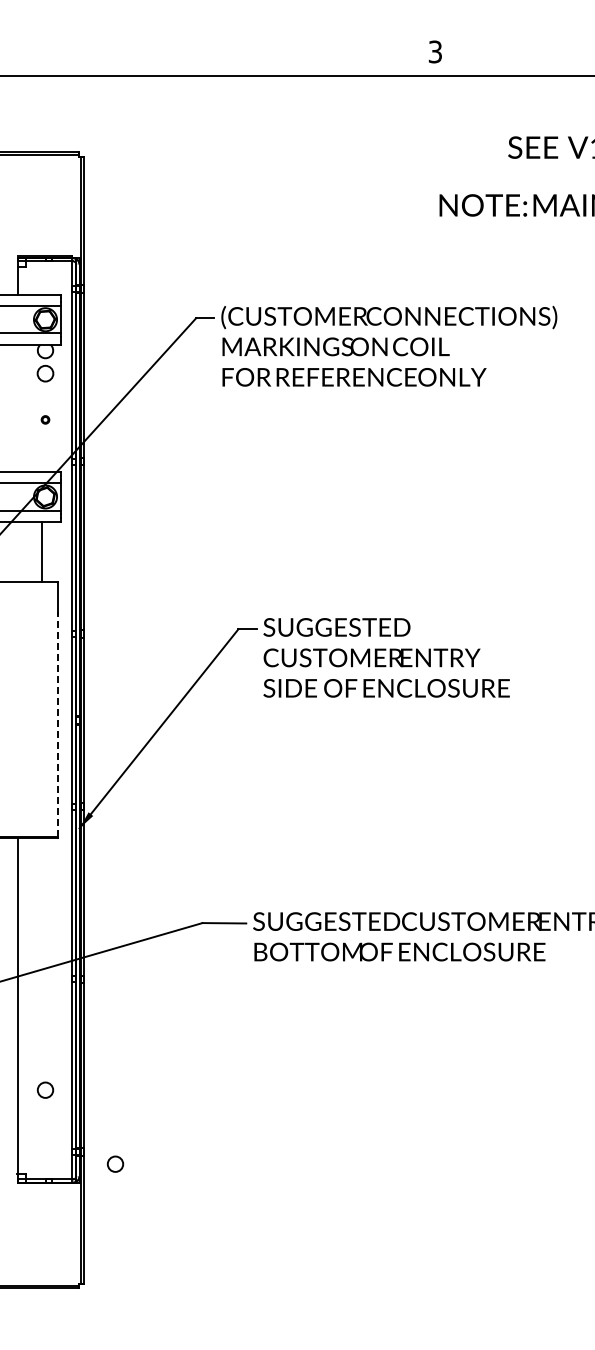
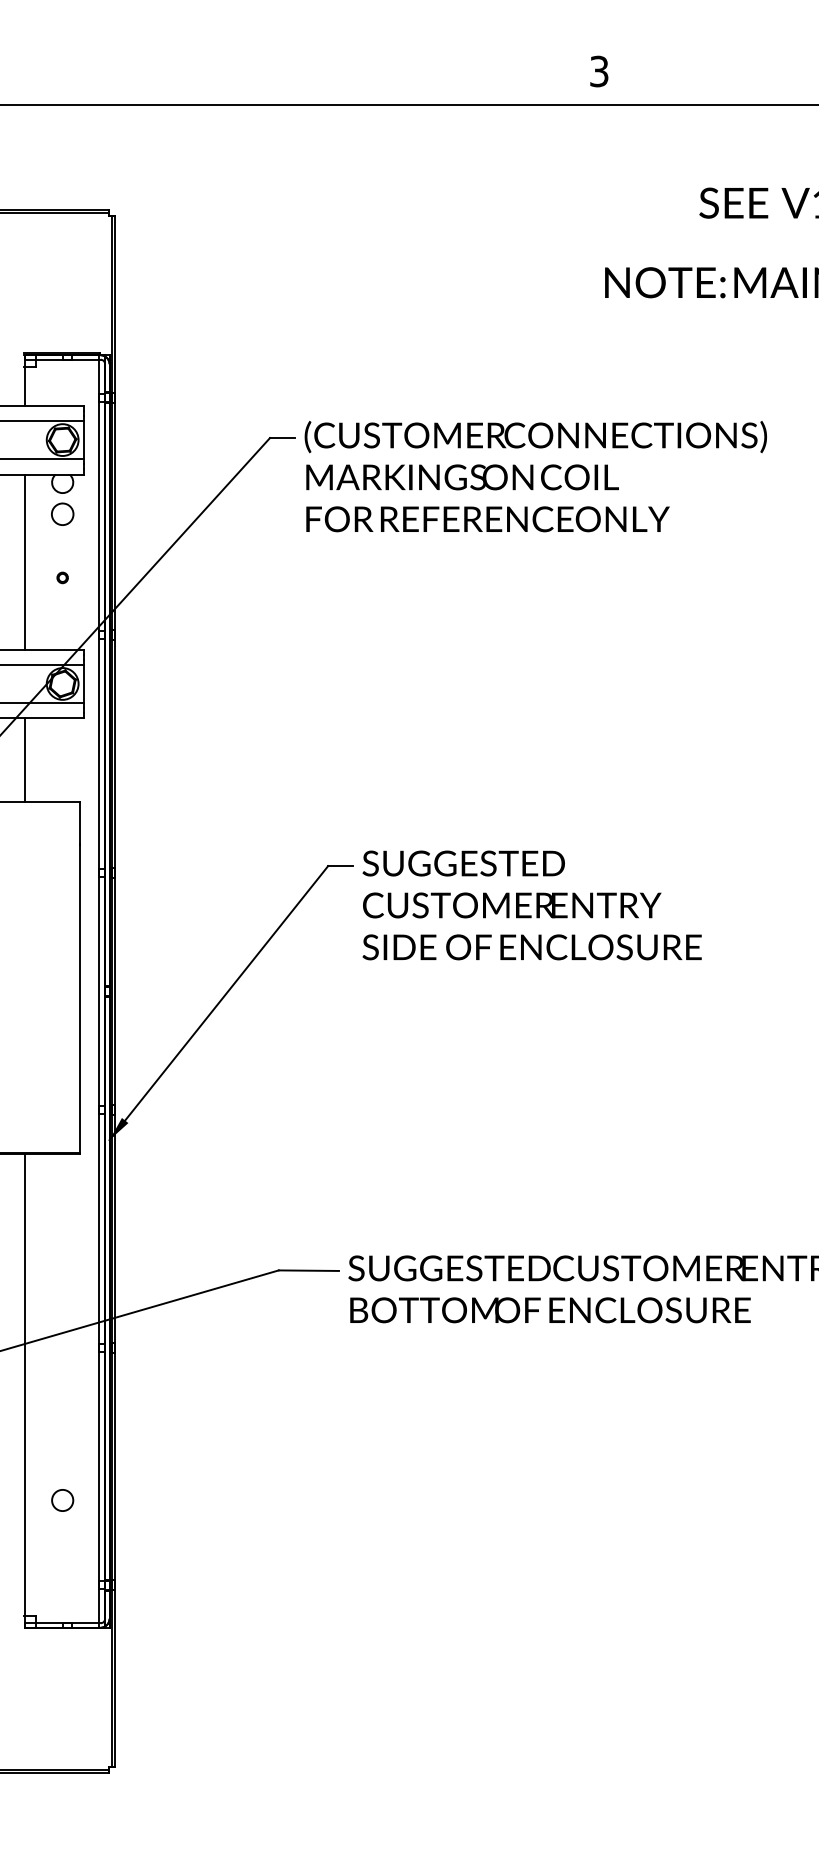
line: (18, 407) -> (25, 560), added
line: (42, 552) -> (25, 760), moved
line: (57, 725) -> (79, 998), dashed -> solid
circle: (115, 1163) -> (159, 1601), removed

